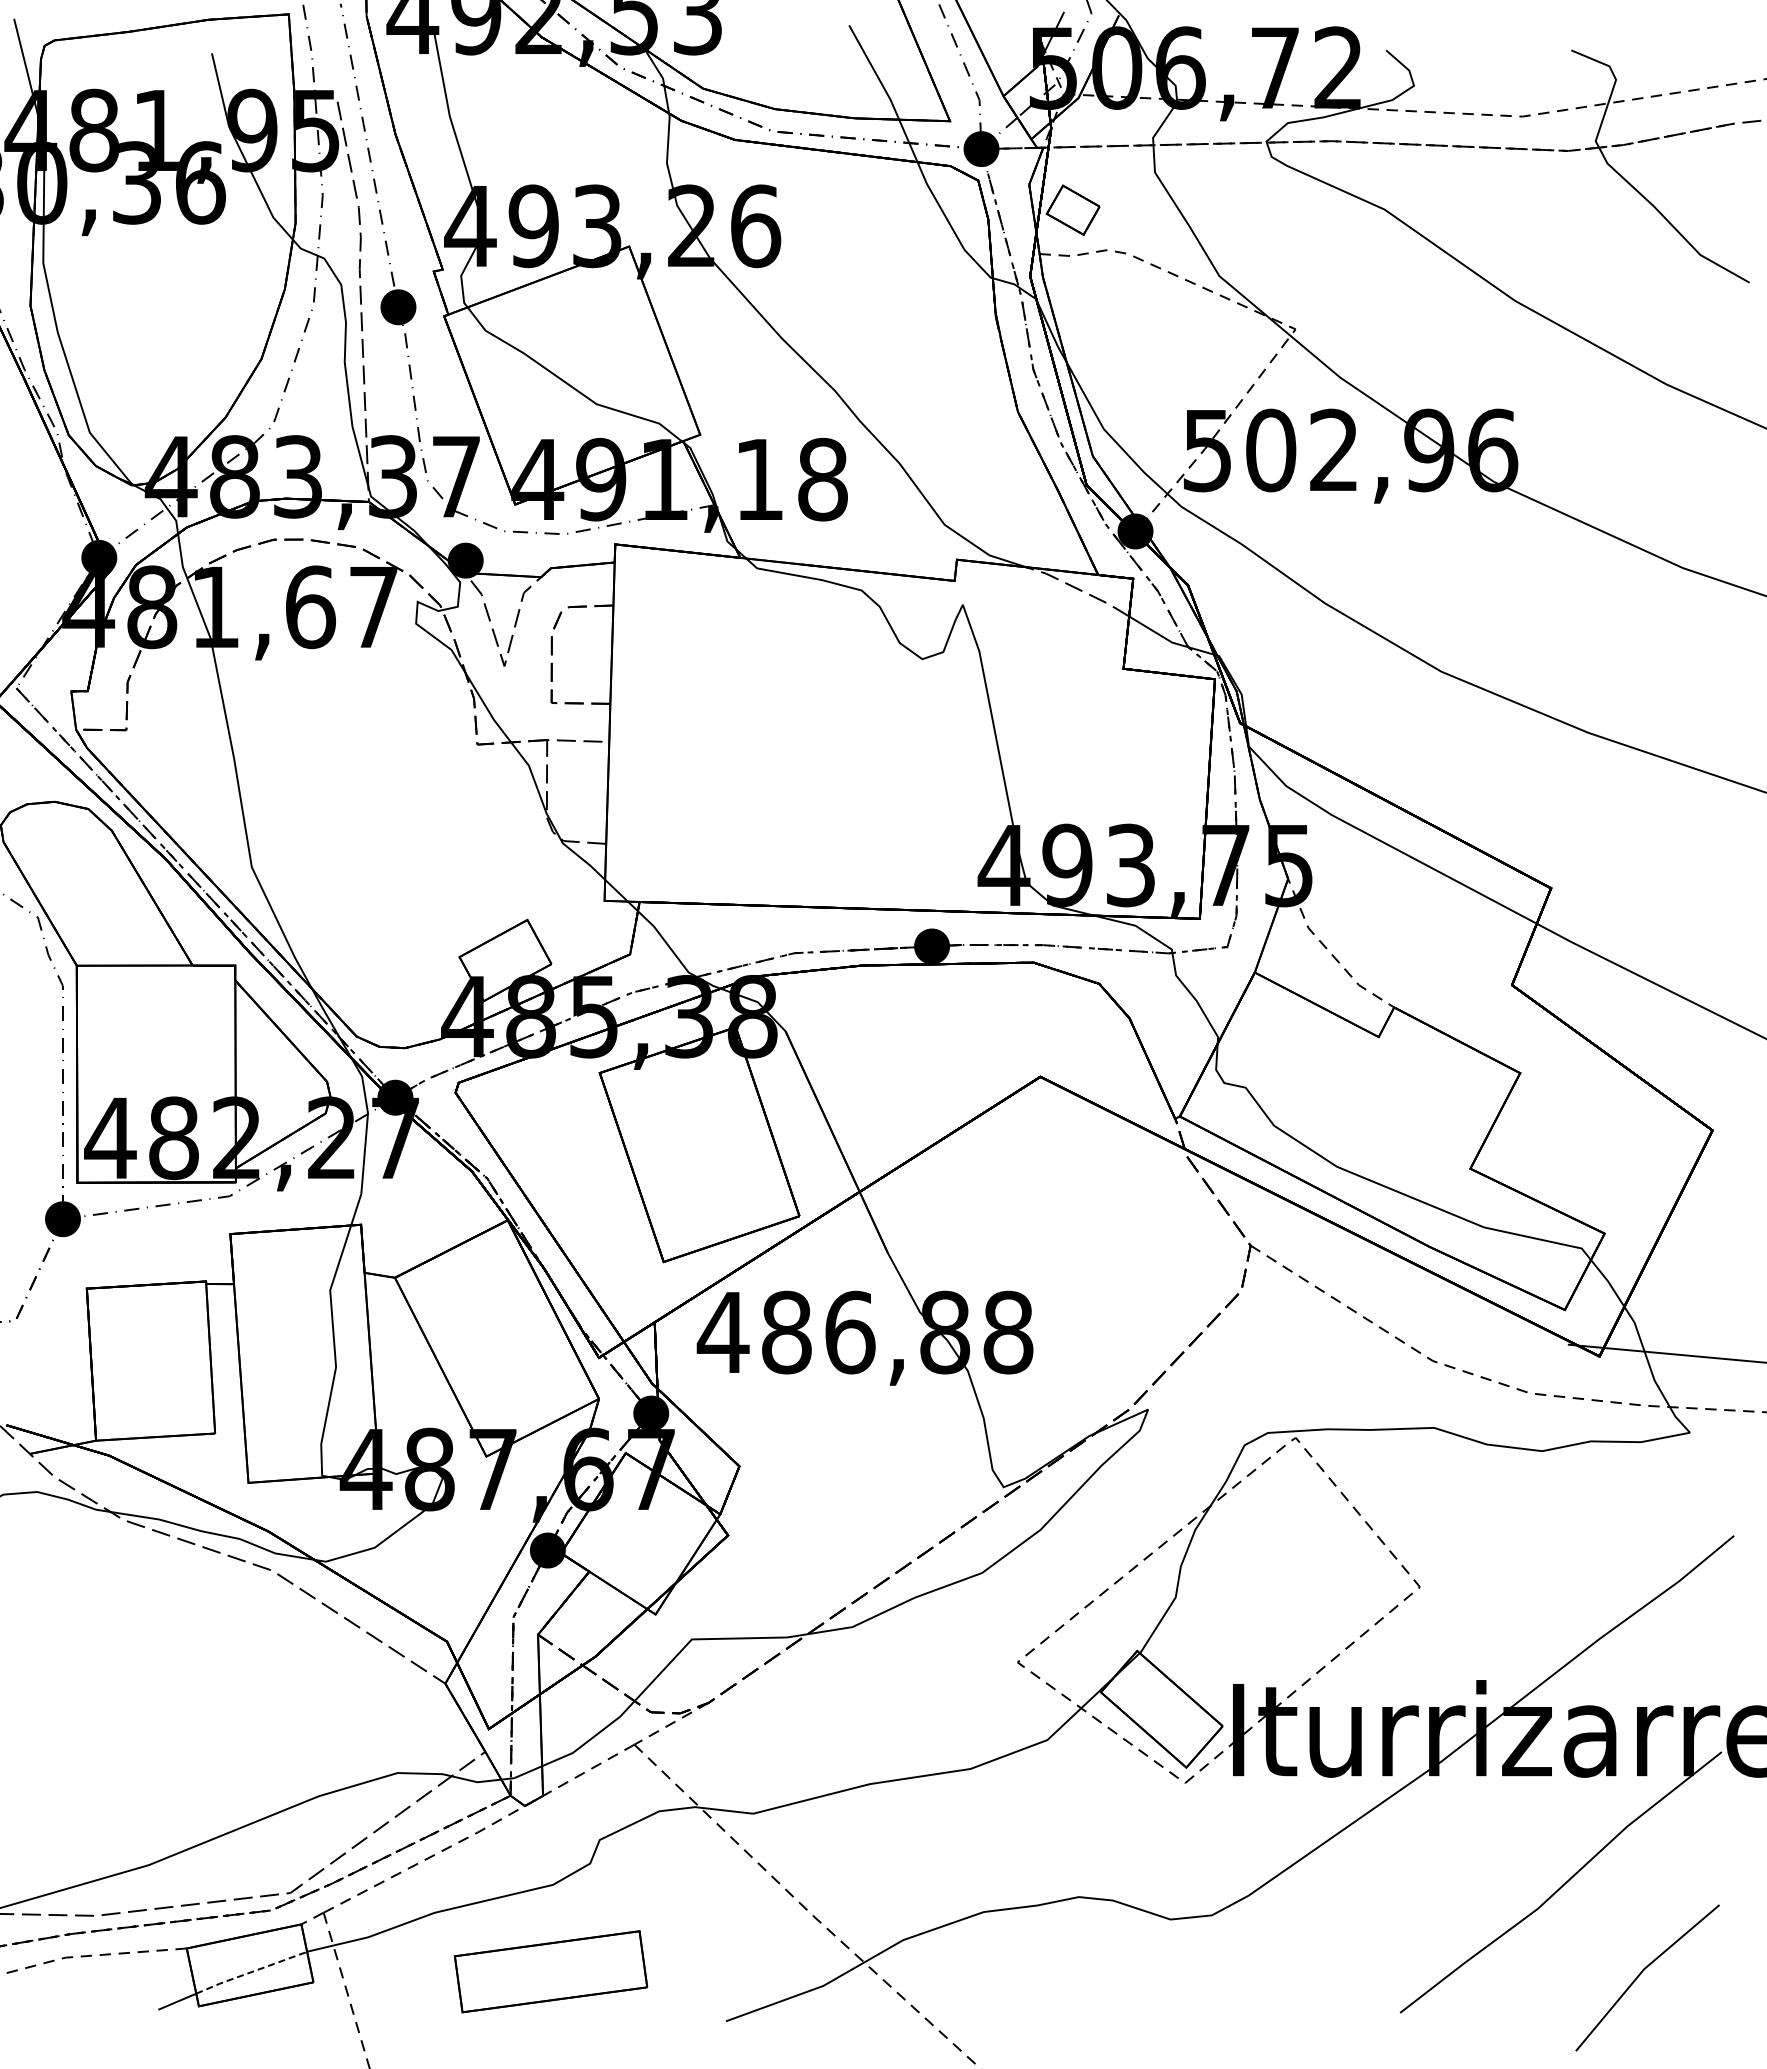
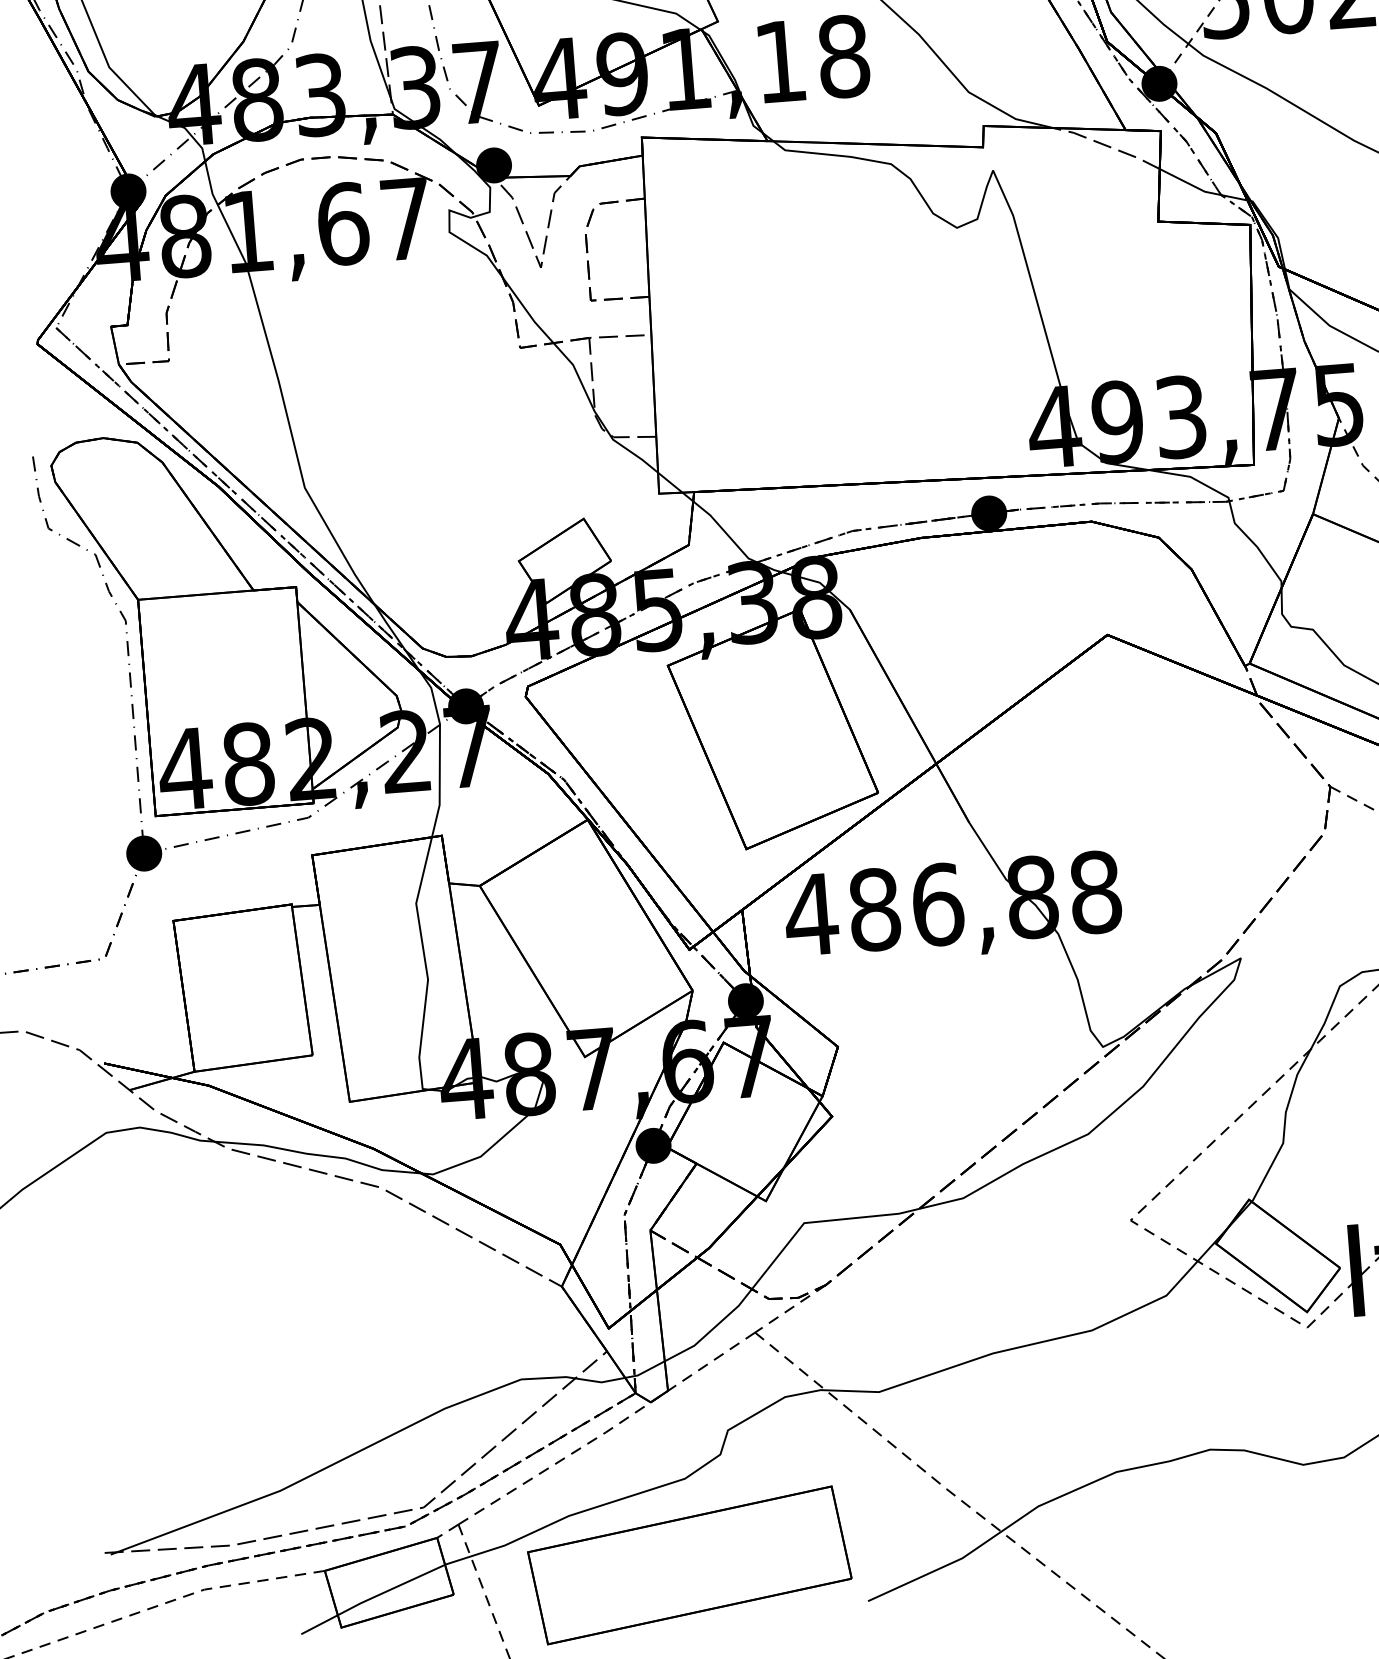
part: (550, 1971) -> (689, 1565), size x1.67
line: (251, 1972) -> (391, 1589), dashed -> solid

